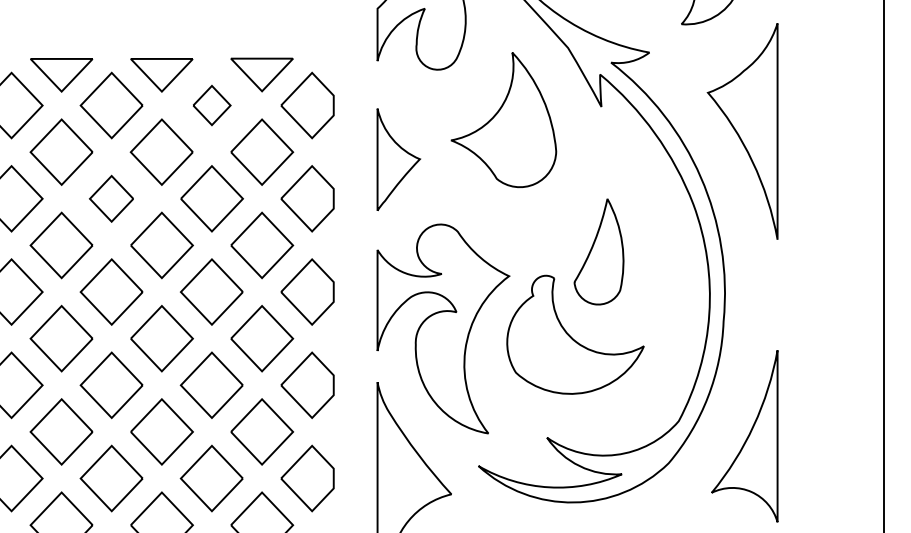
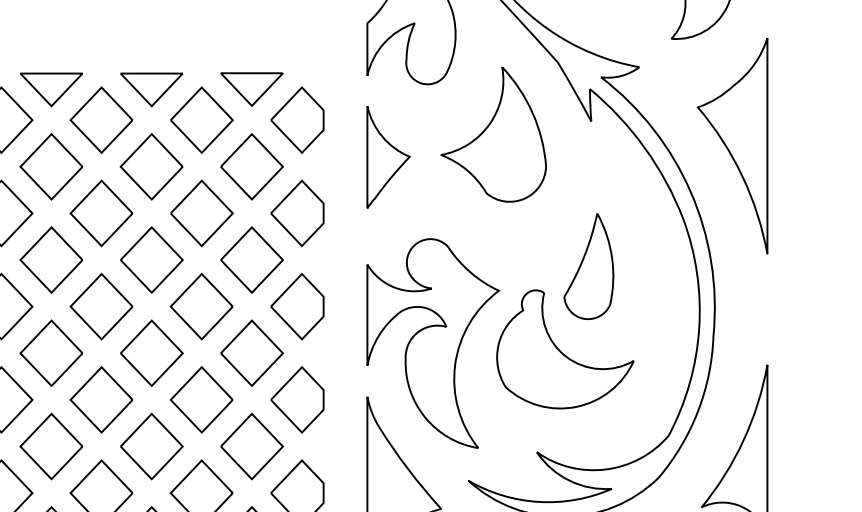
part: (211, 105) -> (201, 120), size x1.67
part: (398, 159) -> (388, 157), moved
part: (111, 198) -> (101, 213), size x1.43

